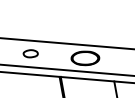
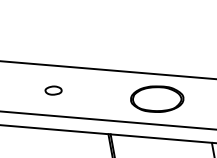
part: (30, 53) -> (53, 89), size x0.6

